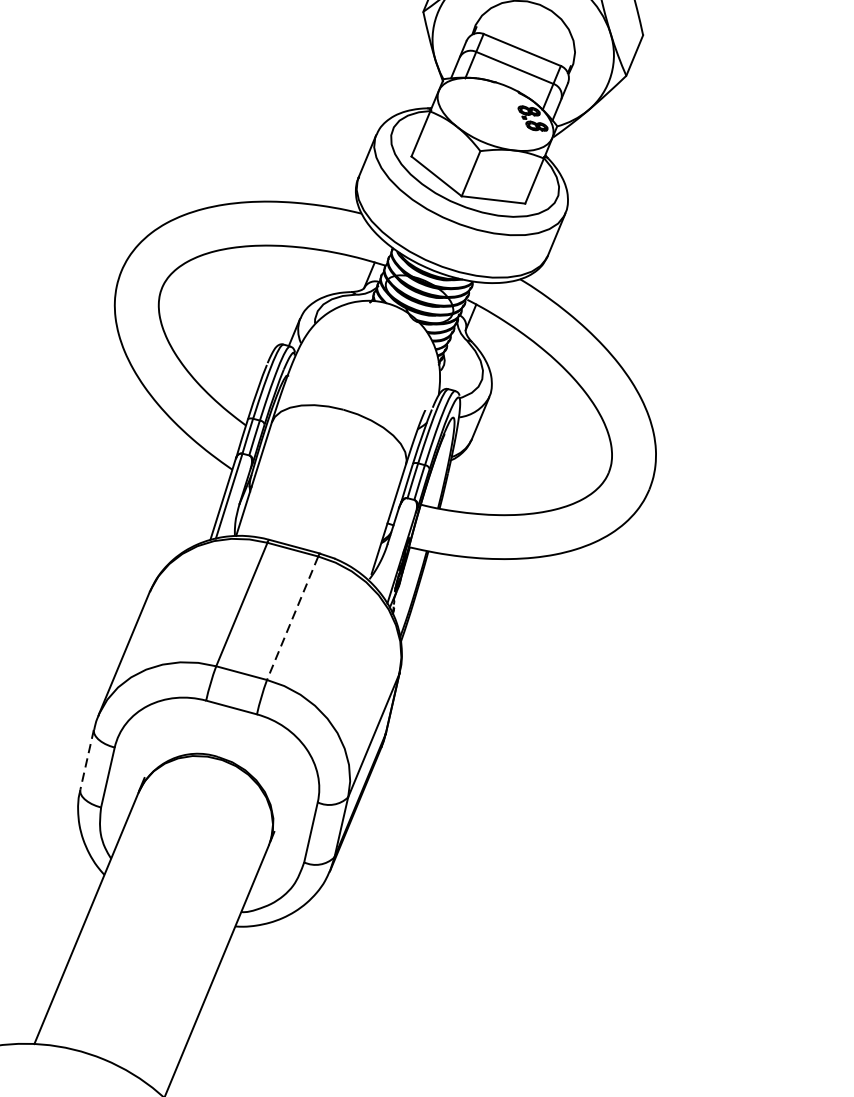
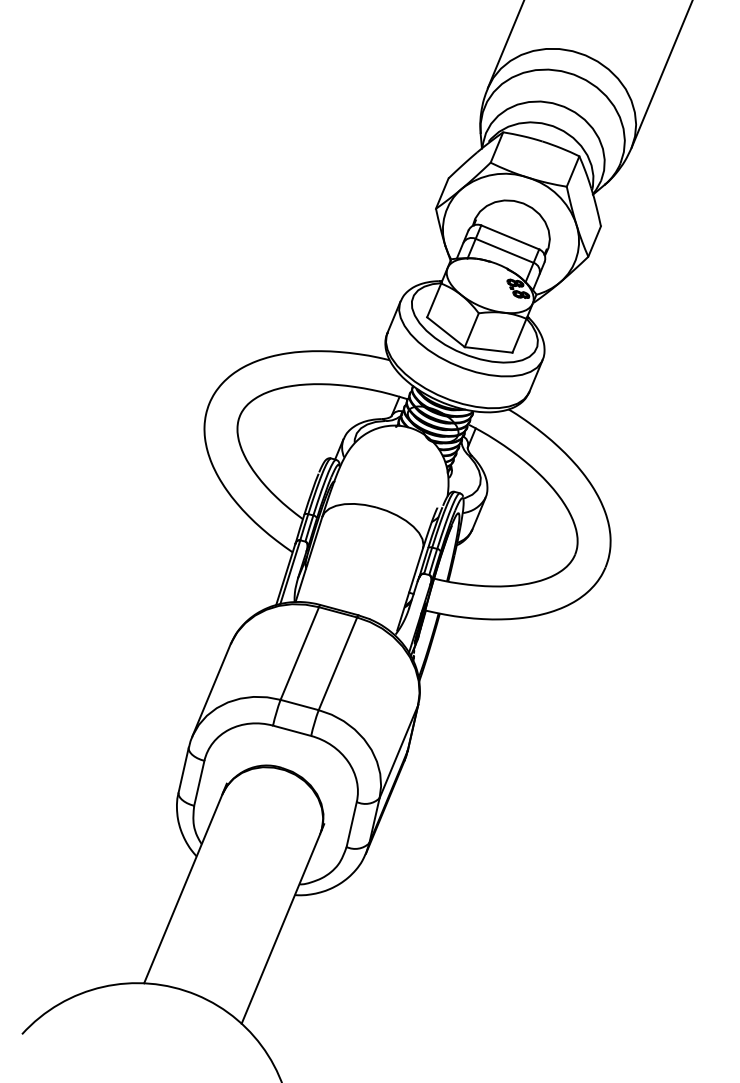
line: (292, 619) -> (337, 664), dashed -> solid
line: (86, 760) -> (183, 770), dashed -> solid

